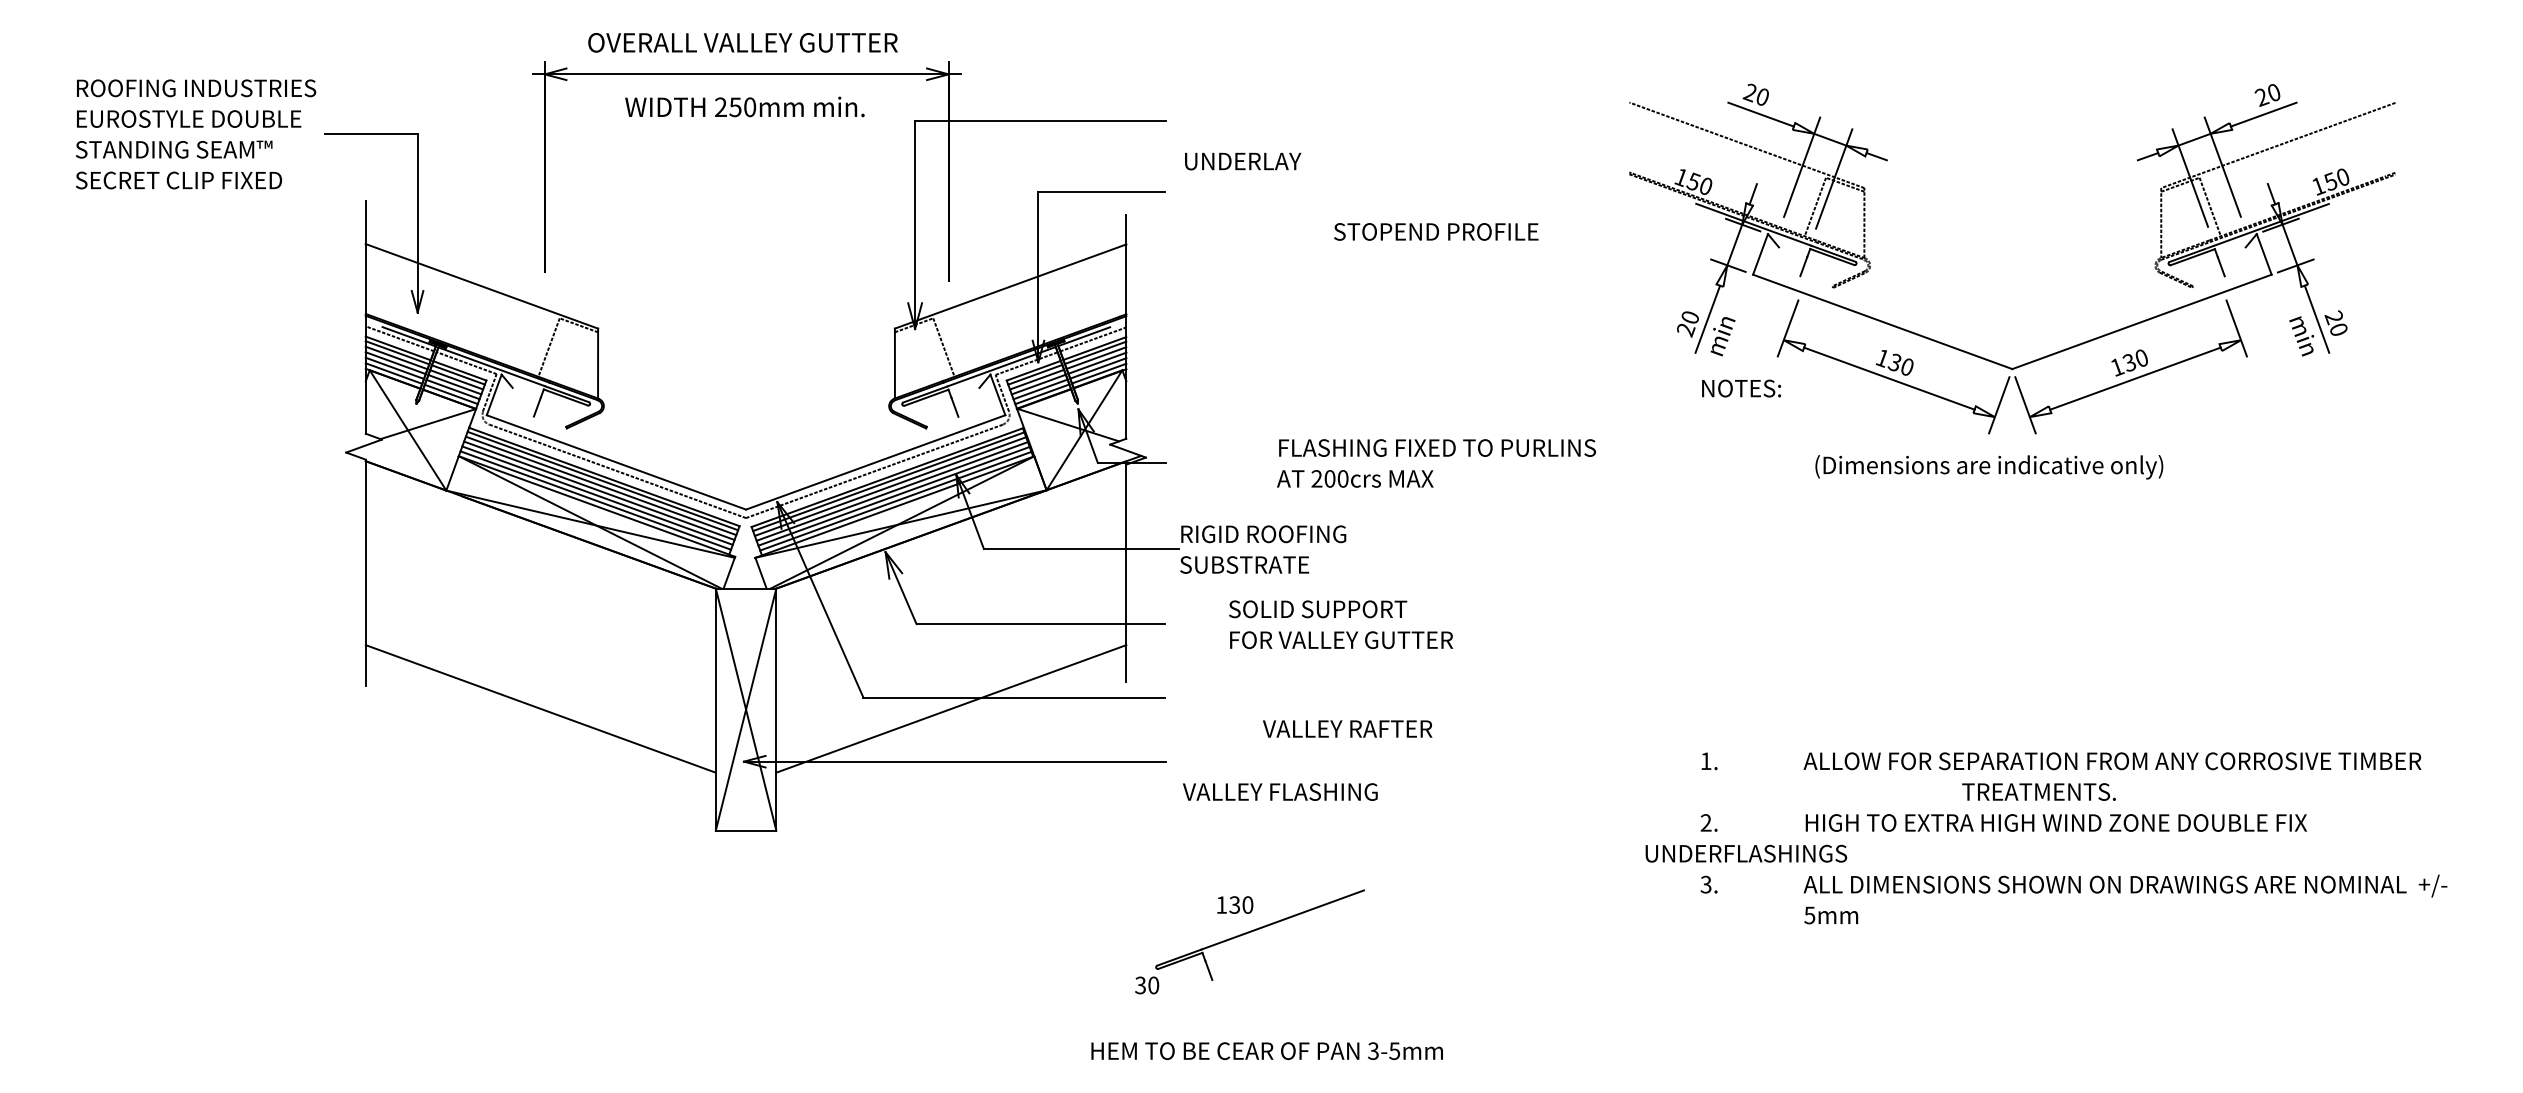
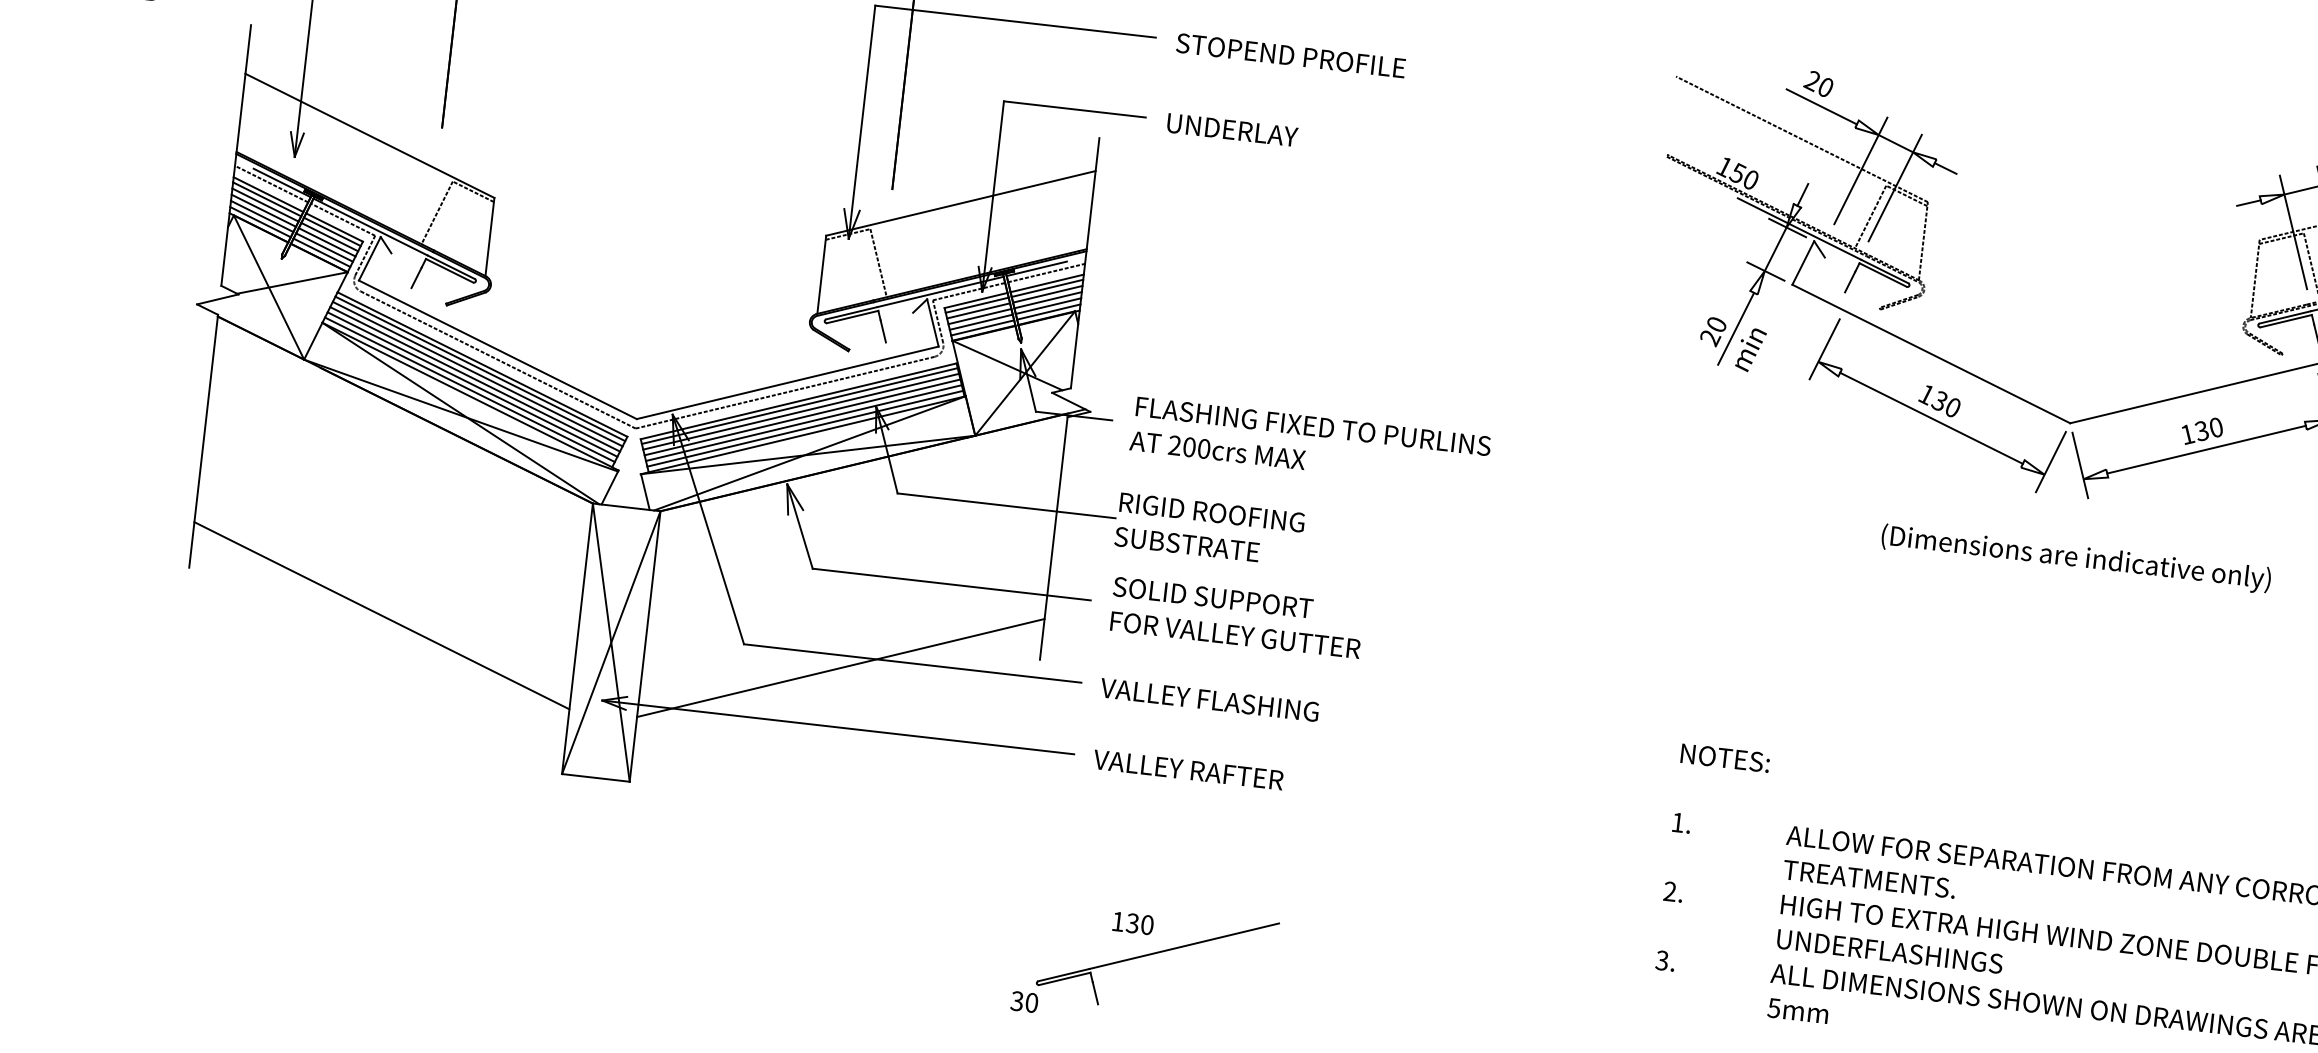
text: (1243, 161) -> (1232, 130), moved
text: (1436, 231) -> (1291, 55), moved
text: (1741, 388) -> (1725, 758), moved
text: (1436, 463) -> (1310, 443), moved
text: (1989, 467) -> (2076, 559), moved
text: (1341, 624) -> (1237, 617), moved
text: (1347, 728) -> (1188, 769), moved
text: (1280, 791) -> (1210, 699), moved
text: (2038, 791) -> (1869, 878), moved
text: (1746, 853) -> (1890, 951), moved

